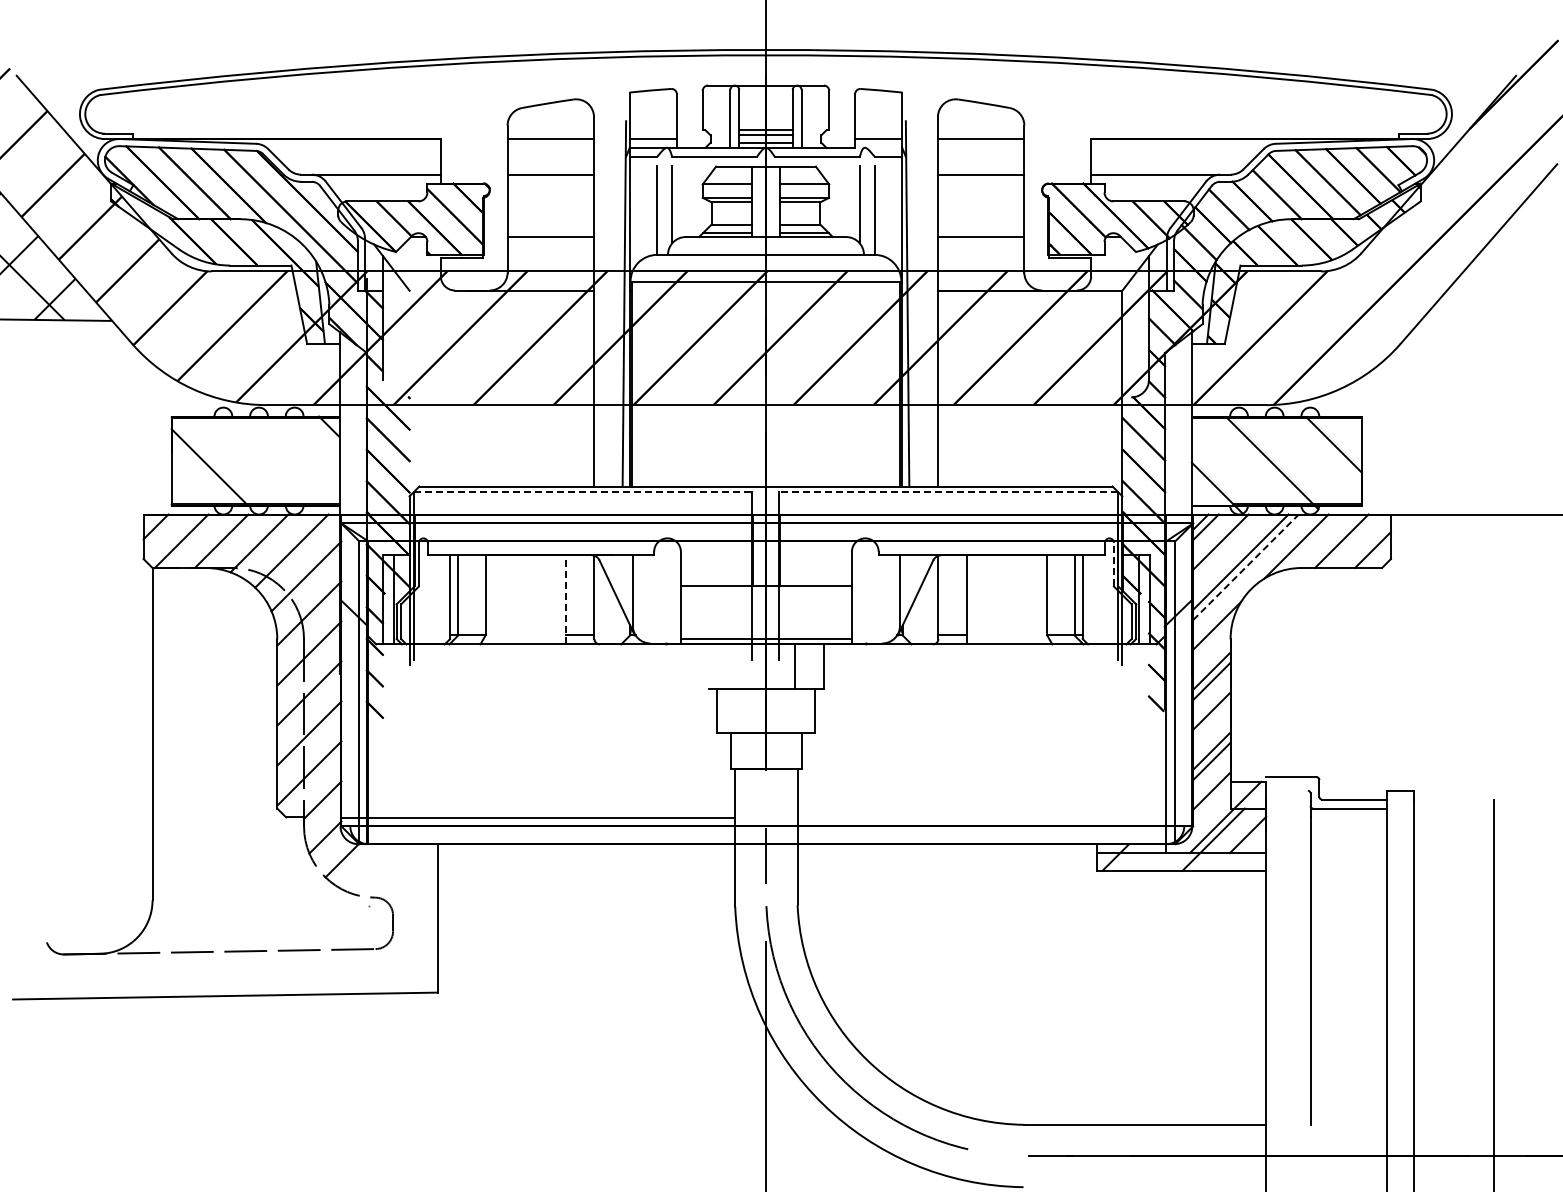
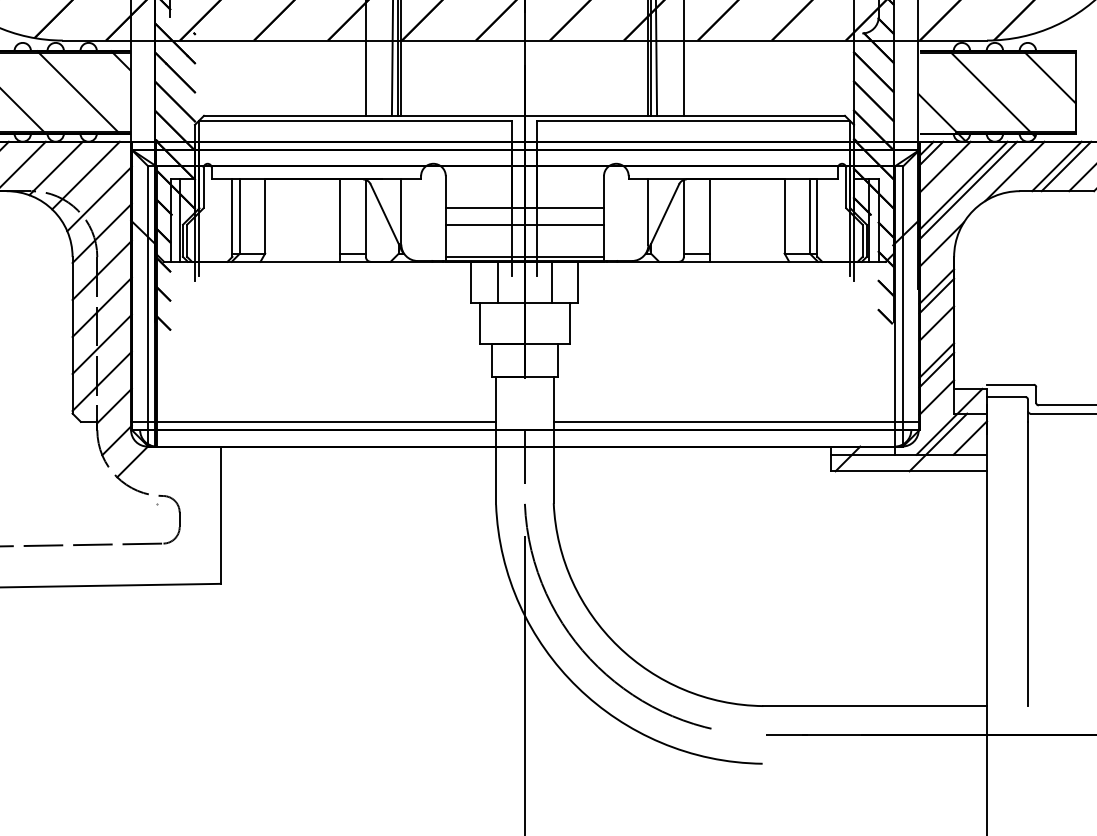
line: (282, 459) -> (77, 90), added
line: (583, 491) -> (355, 120), dashed -> solid
line: (948, 491) -> (693, 120), dashed -> solid
line: (1351, 540) -> (1065, 165), added
line: (1113, 564) -> (845, 187), dashed -> solid
line: (1245, 567) -> (967, 190), dashed -> solid
line: (565, 599) -> (339, 220), dashed -> solid
line: (765, 604) -> (524, 224), added
line: (708, 666) -> (471, 282), added
line: (737, 666) -> (498, 282), added
line: (1286, 790) -> (1005, 396), added
line: (994, 817) -> (735, 421), added

